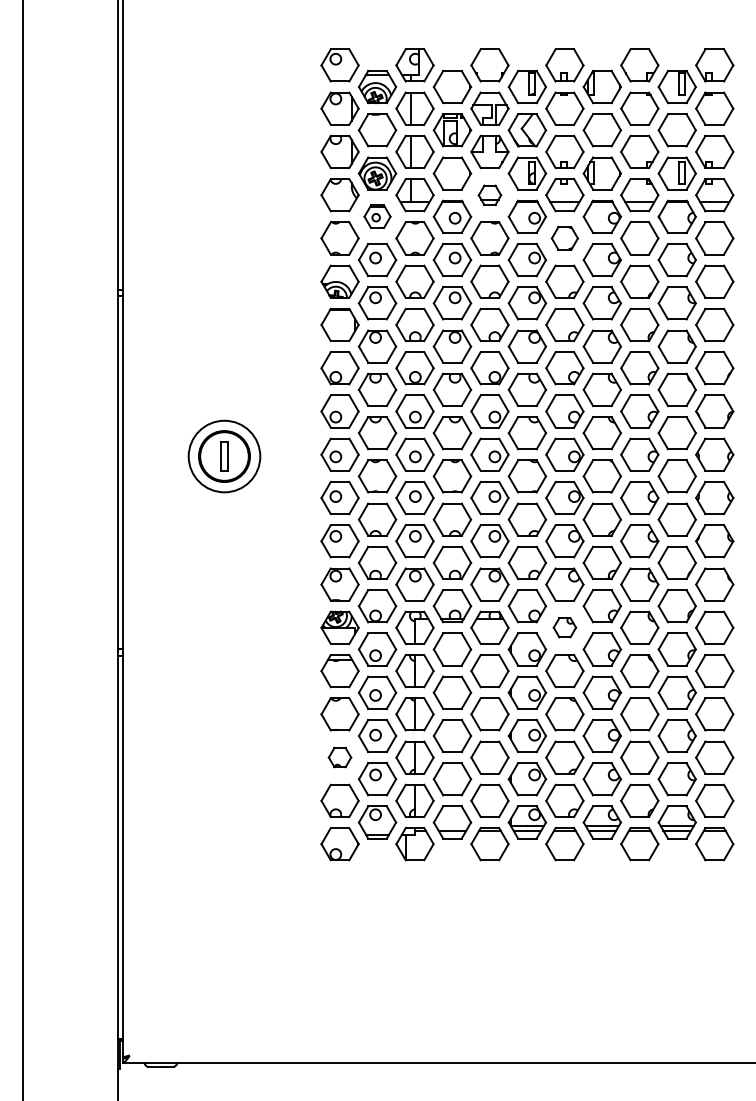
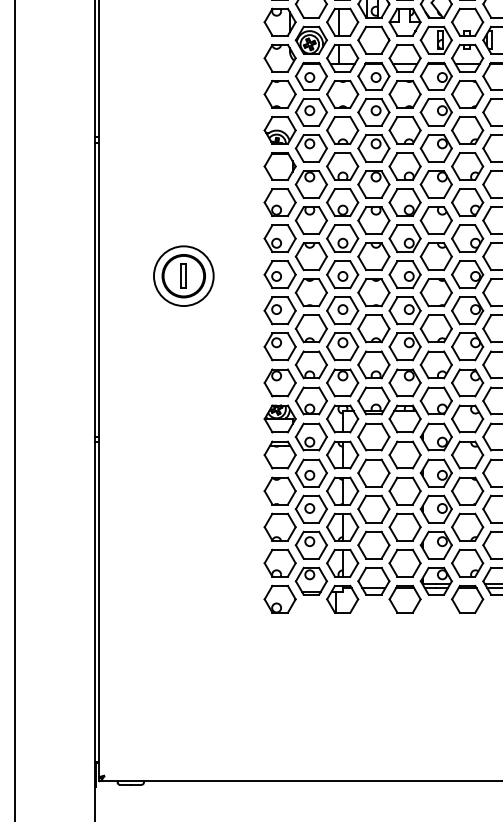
part: (489, 195) -> (404, 58), size x1.67
part: (377, 216) -> (311, 76), size x1.43
part: (564, 238) -> (467, 94), size x1.43
part: (564, 627) -> (467, 418), size x1.67
part: (339, 757) -> (279, 527), size x1.67

